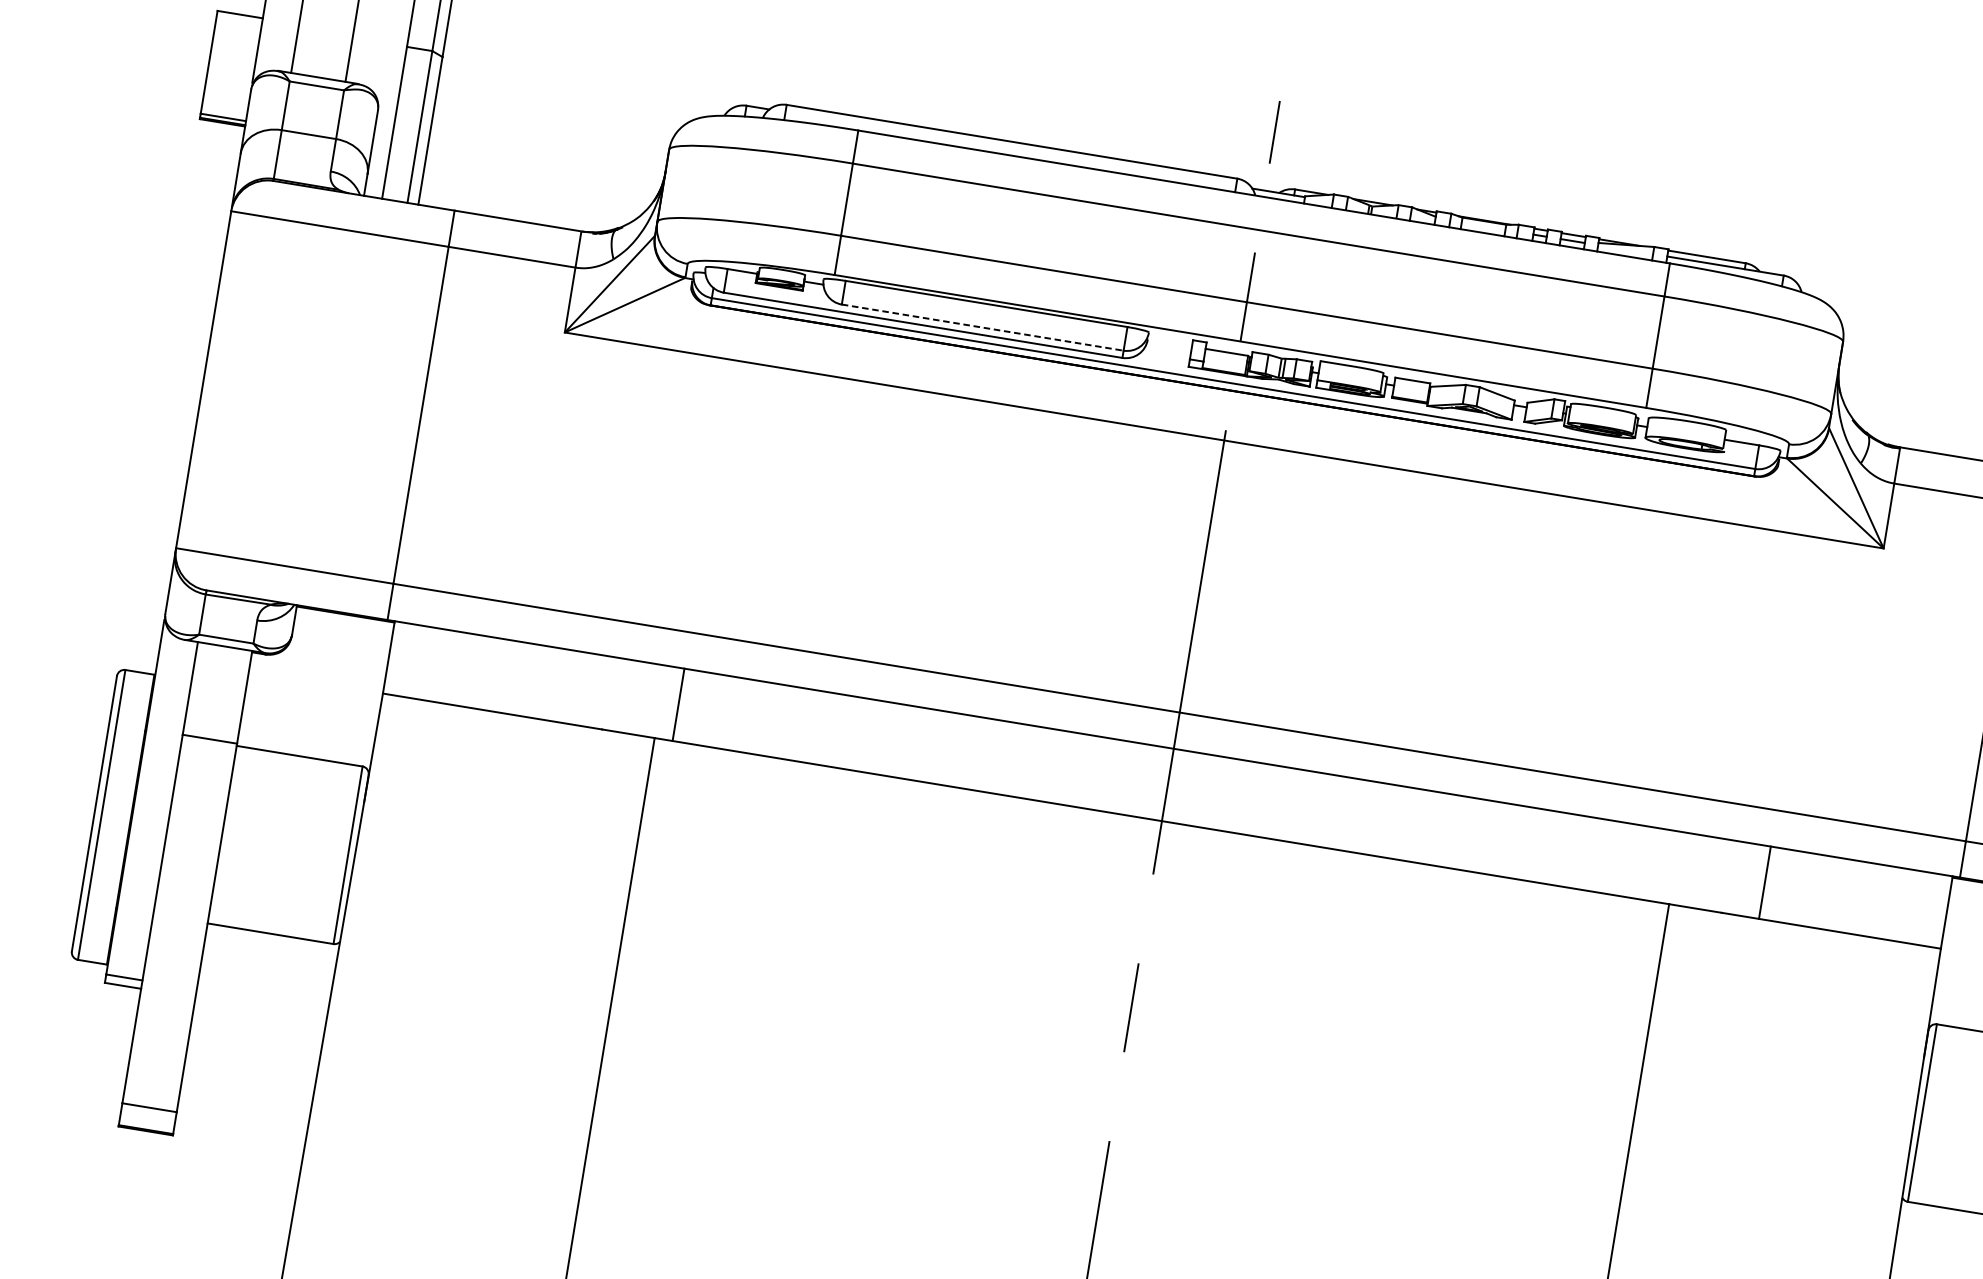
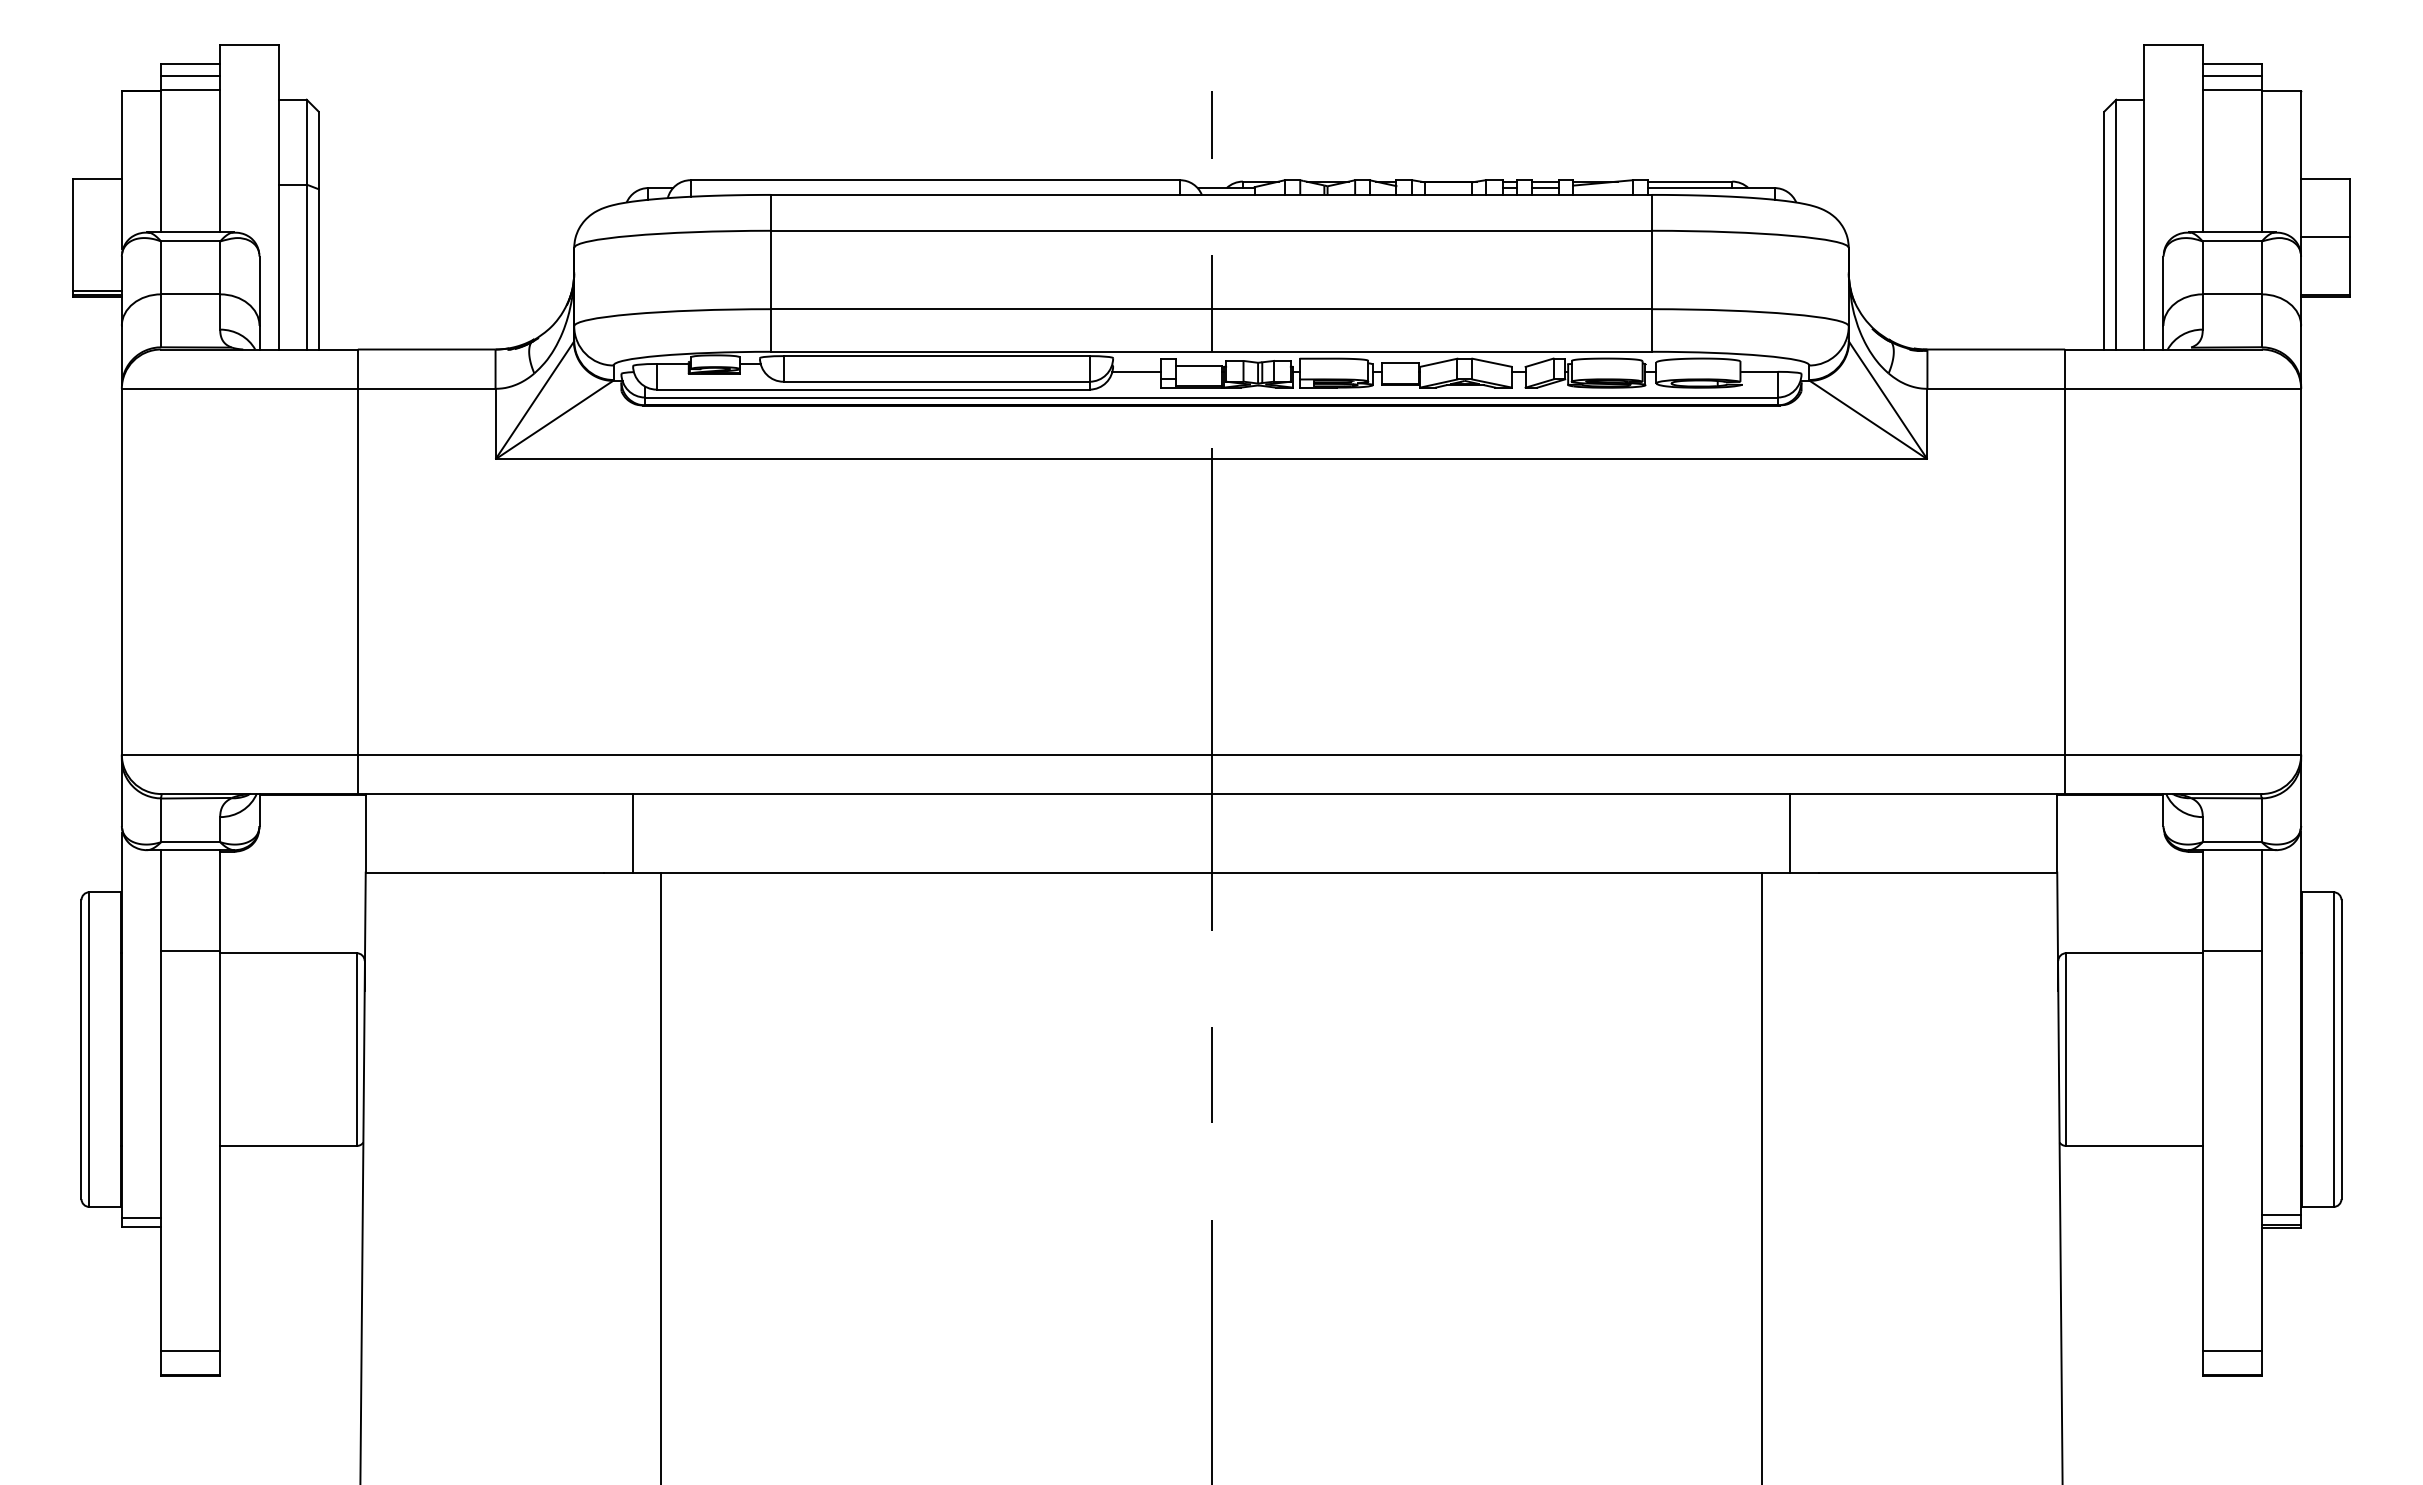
line: (982, 327) -> (936, 381), dashed -> solid
line: (1168, 348) -> (1136, 371), added
line: (678, 705) -> (633, 833), moved
line: (1764, 882) -> (1789, 833), moved

